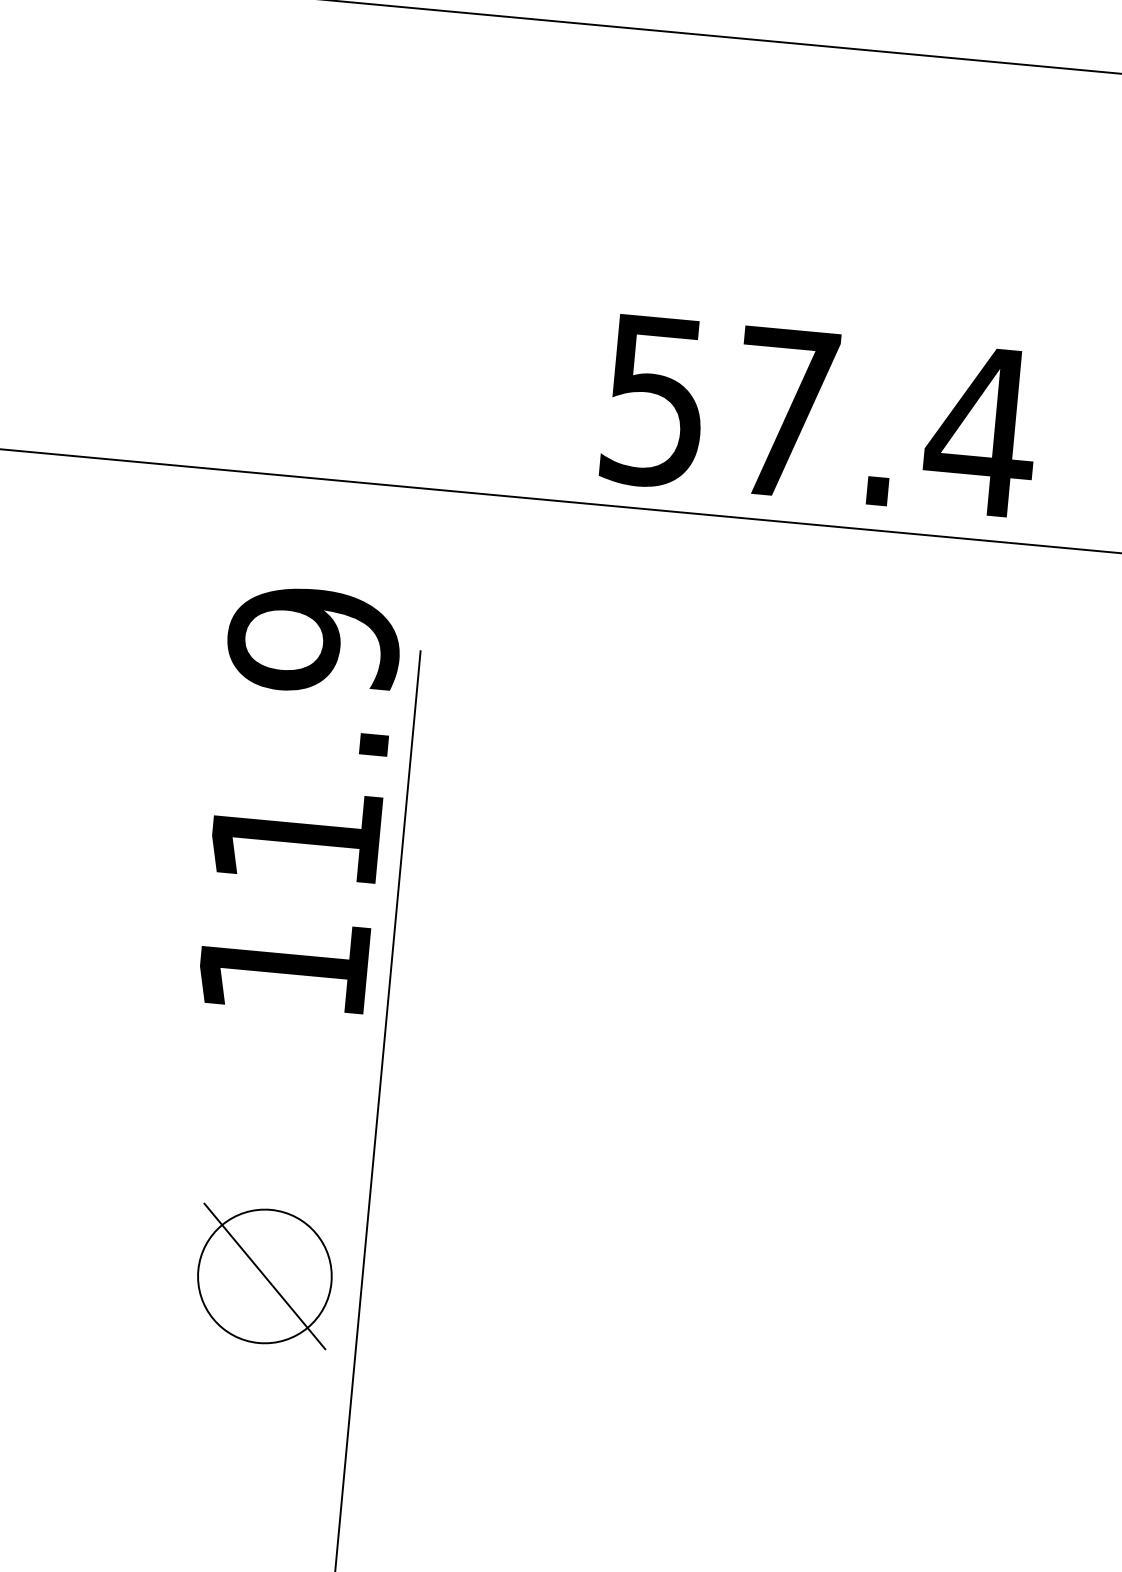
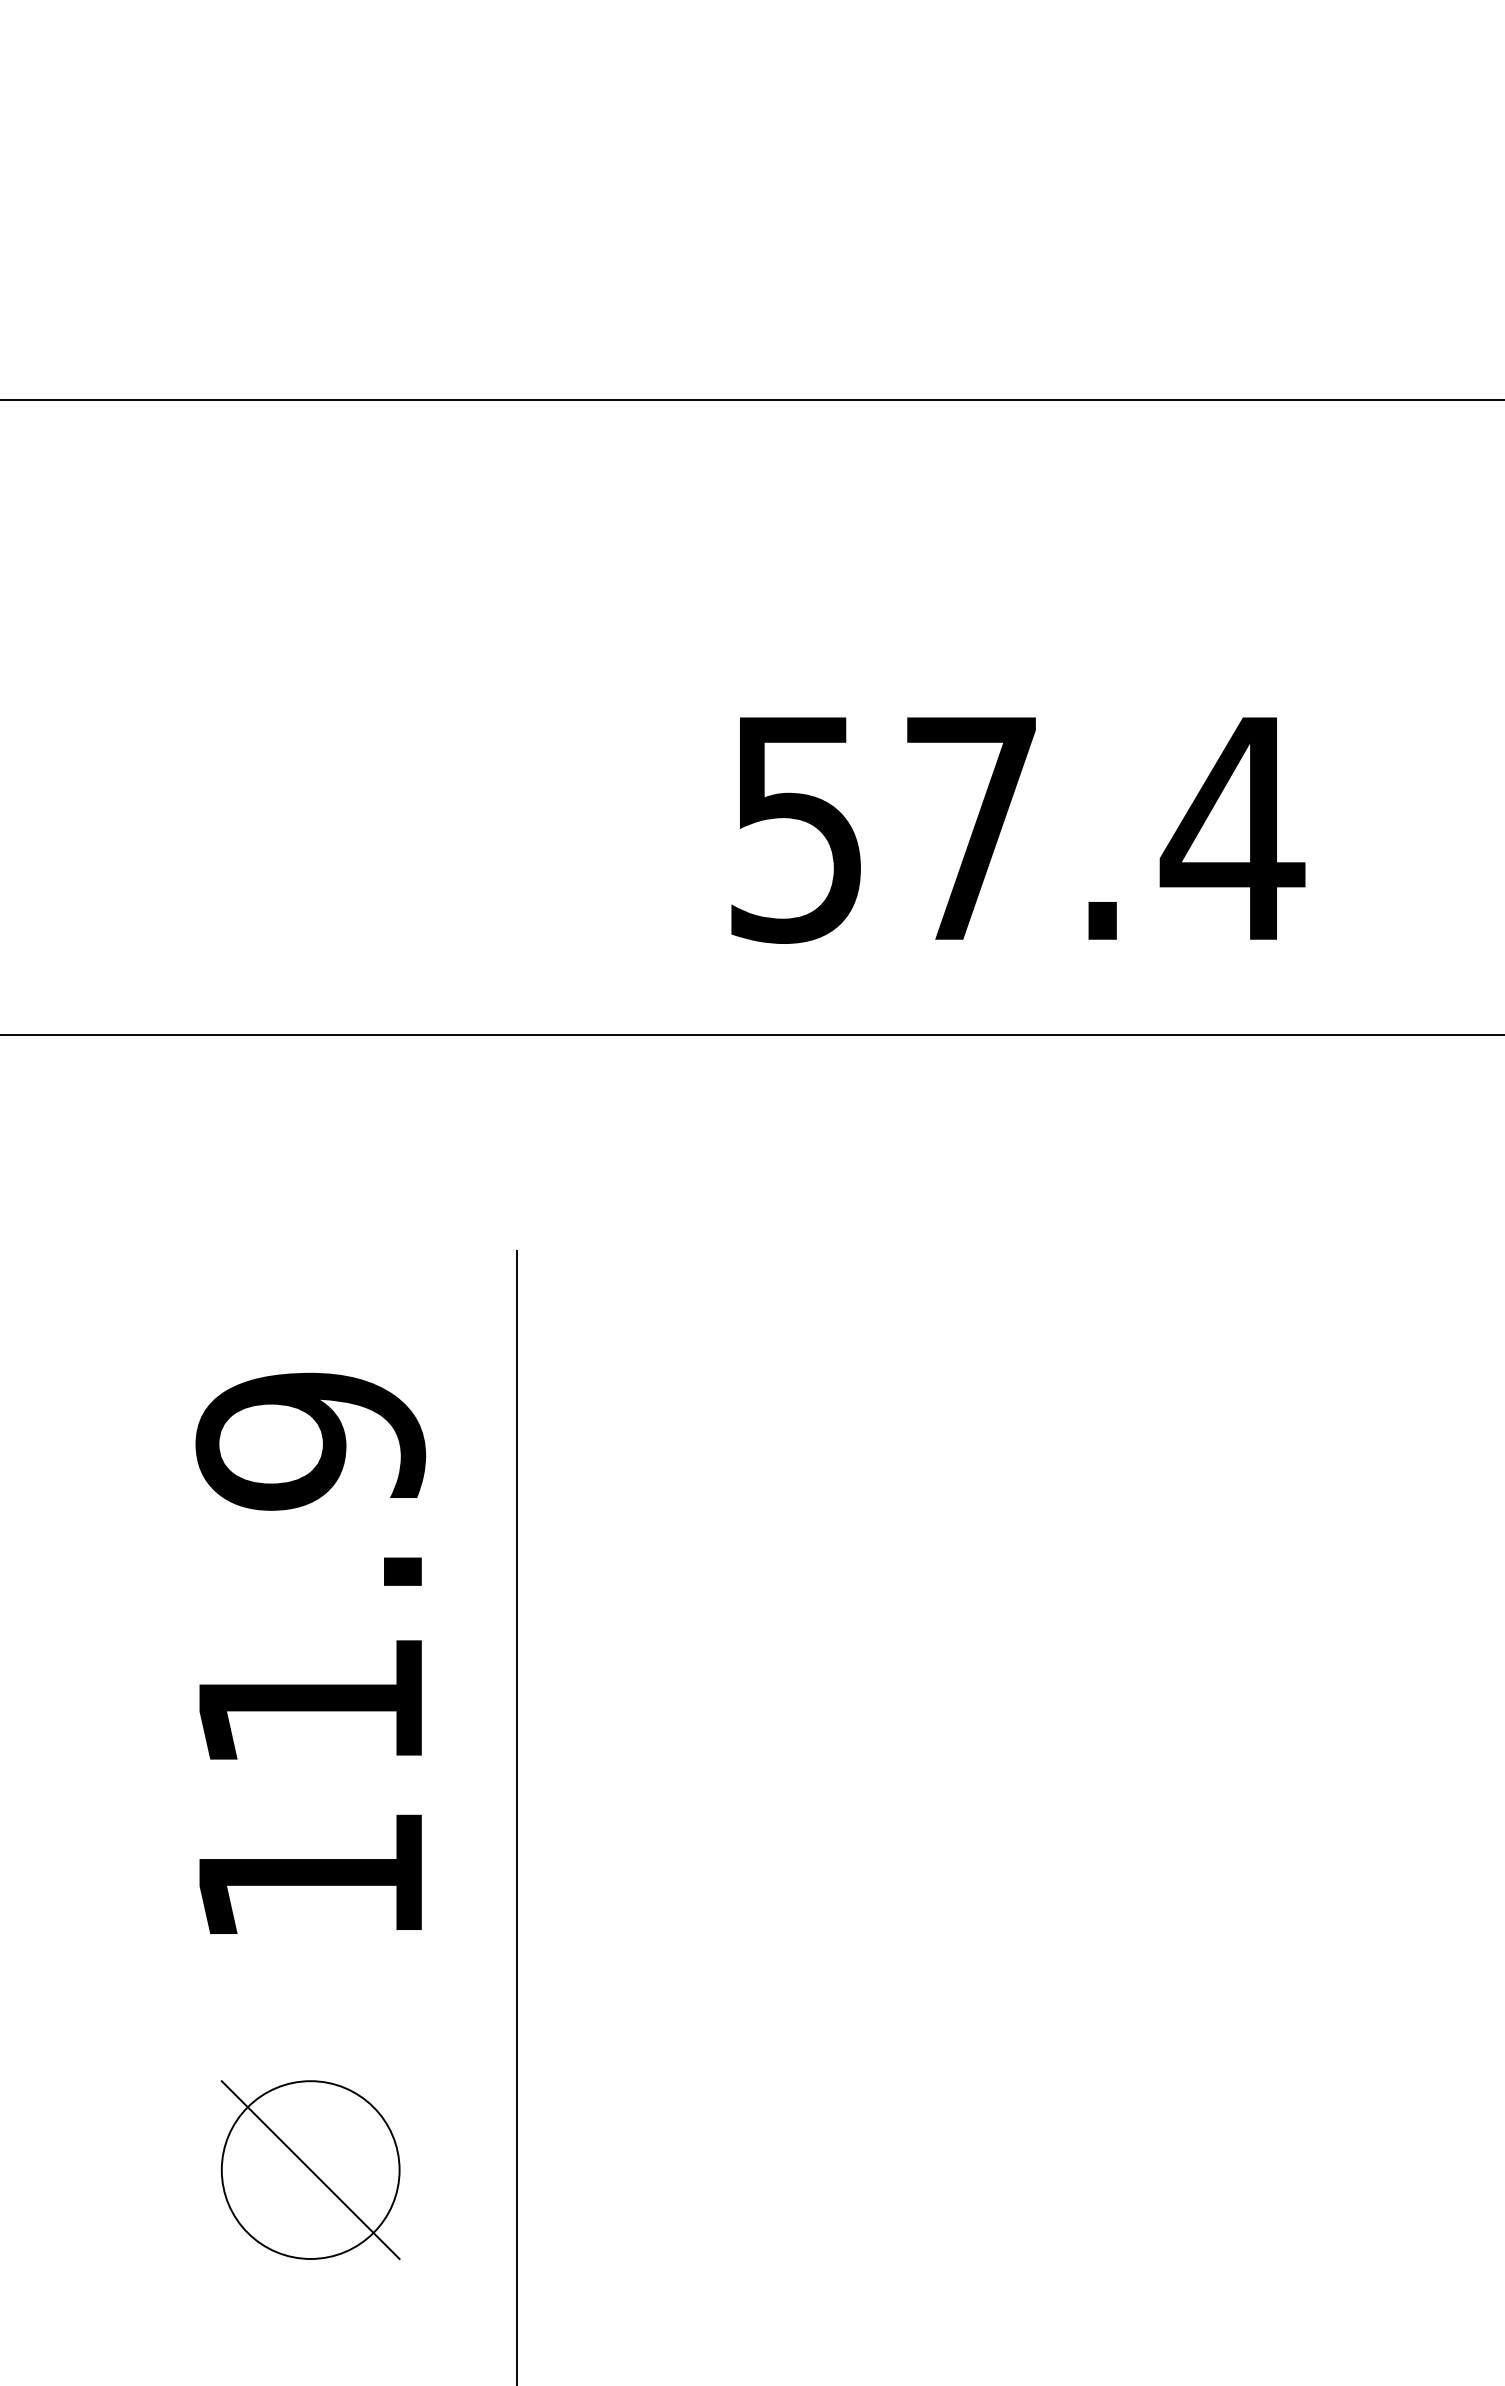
text: (820, 417) -> (1018, 830), moved
text: (299, 799) -> (310, 1652), moved
part: (264, 1276) -> (310, 2169), moved

